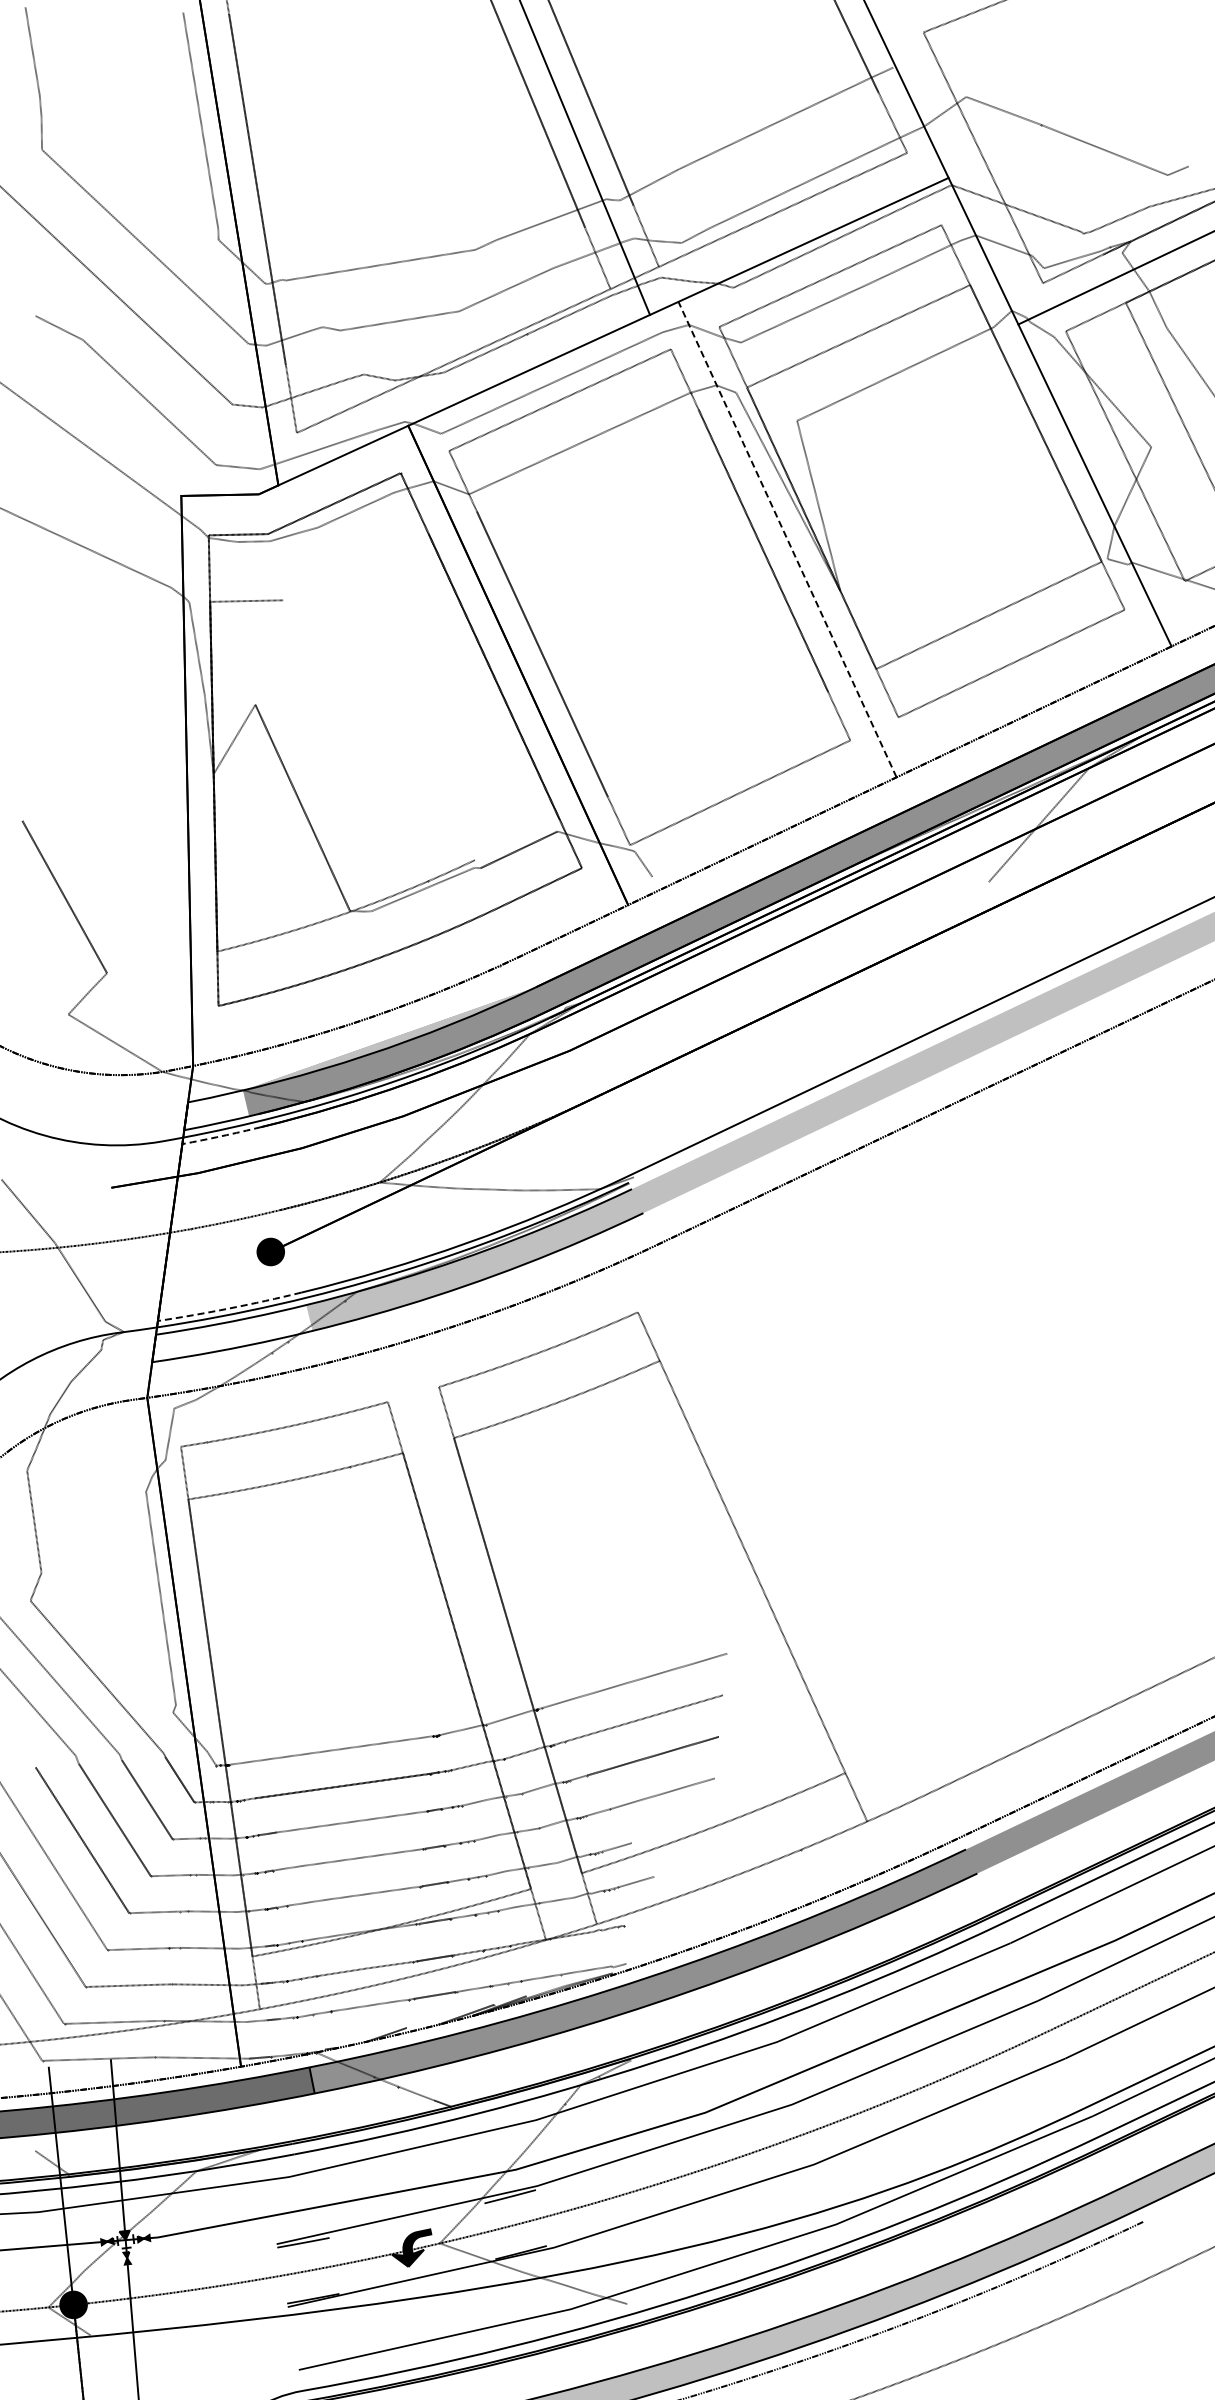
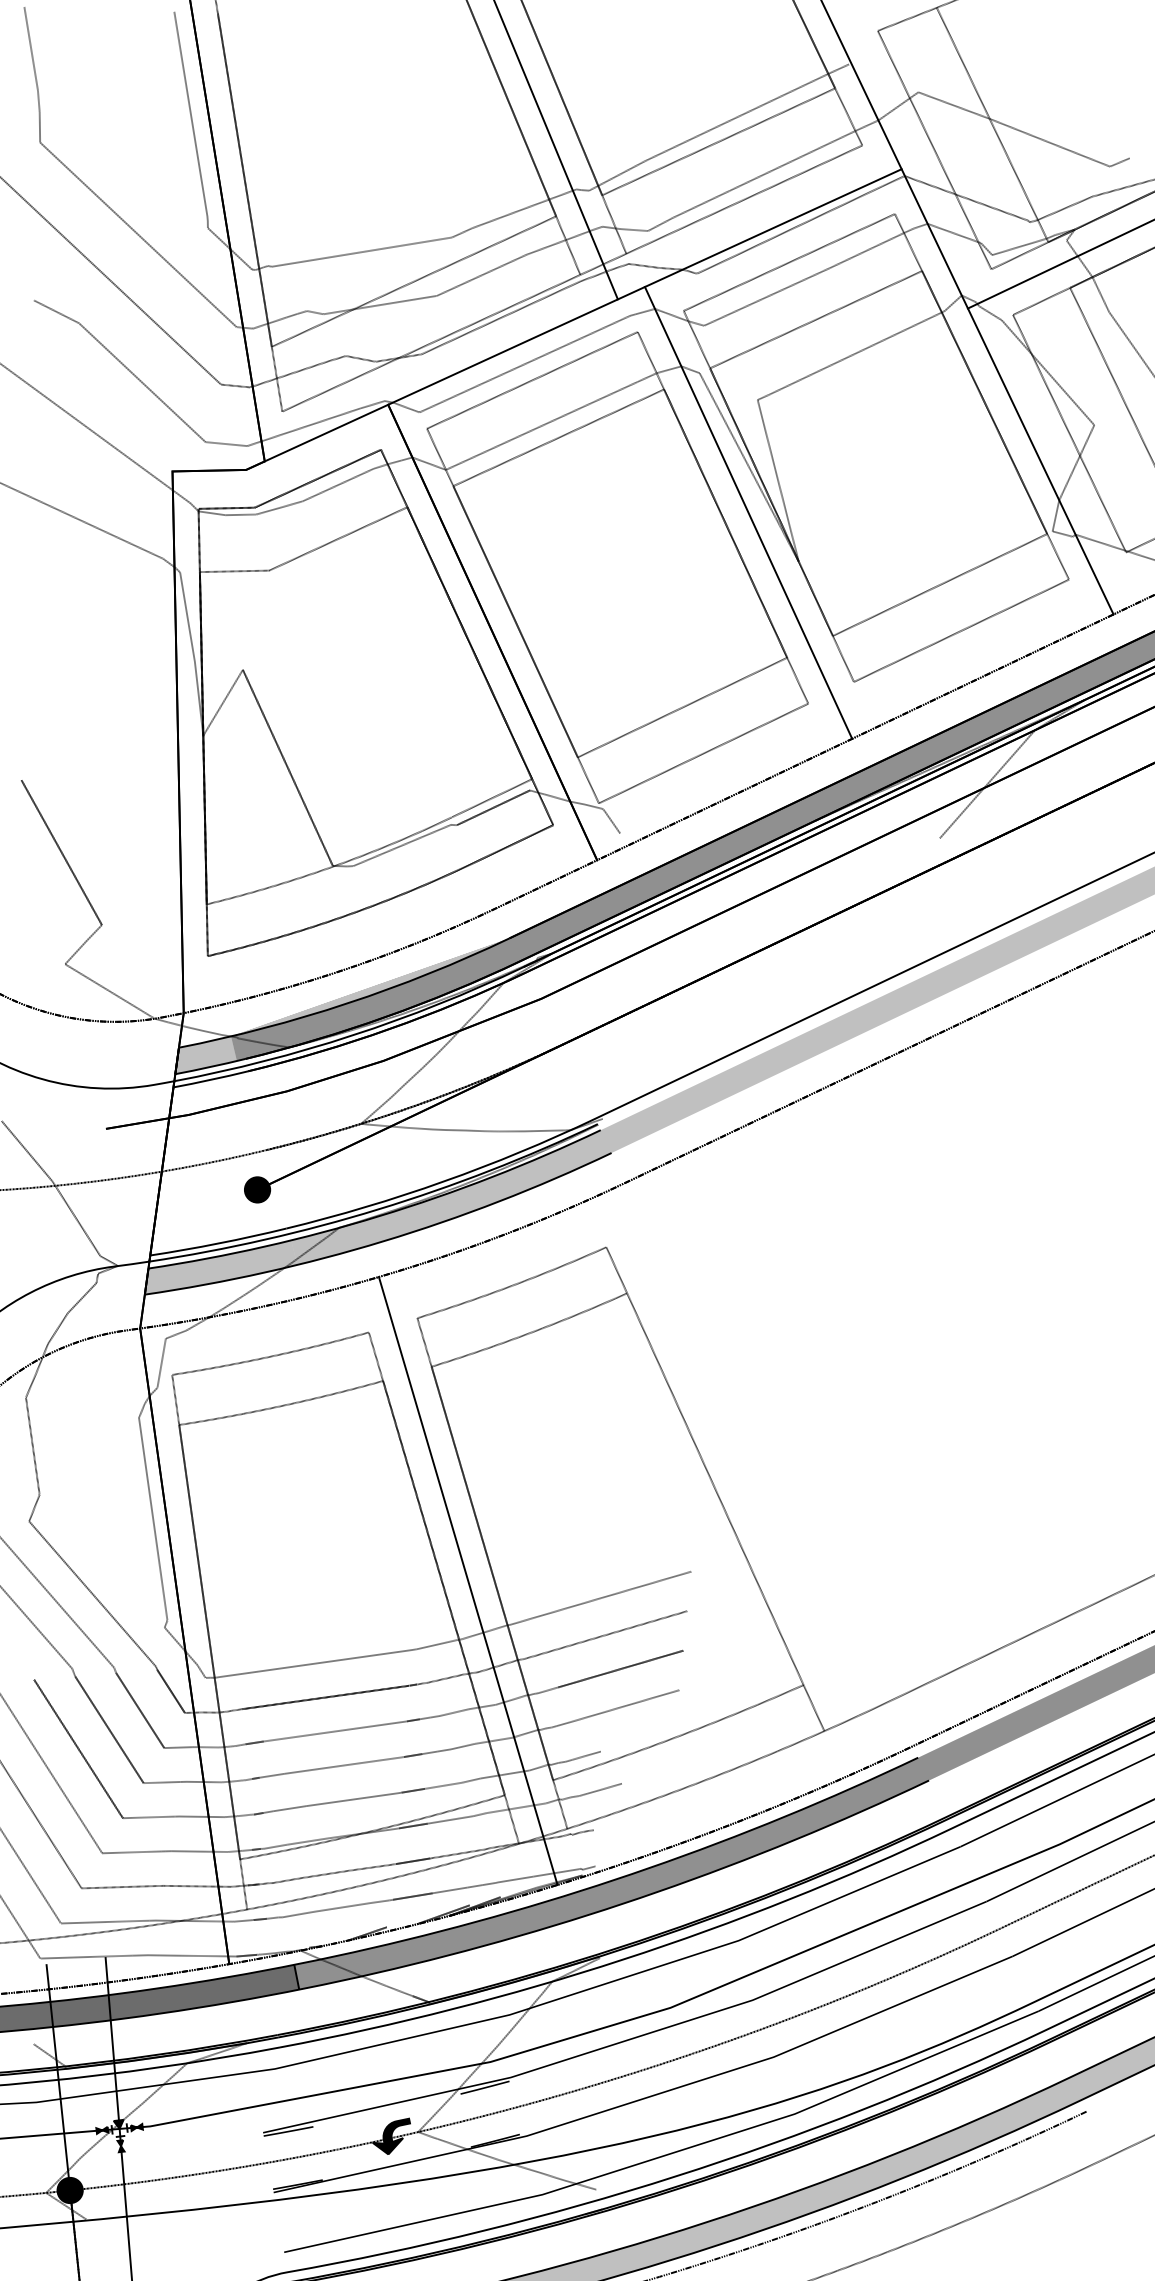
line: (1044, 131) -> (992, 125), added
line: (755, 148) -> (718, 141), added
line: (435, 295) -> (414, 280), added
line: (587, 460) -> (558, 437), added
line: (787, 539) -> (748, 512), dashed -> solid
line: (355, 566) -> (338, 538), added
line: (717, 744) -> (682, 707), added
line: (517, 839) -> (491, 797), added
fill: (216, 1110) -> (205, 1055), added
line: (221, 1136) -> (210, 1080), dashed -> solid
line: (229, 1308) -> (218, 1243), dashed -> solid
fill: (232, 1333) -> (221, 1267), added
line: (492, 1663) -> (468, 1580), added

